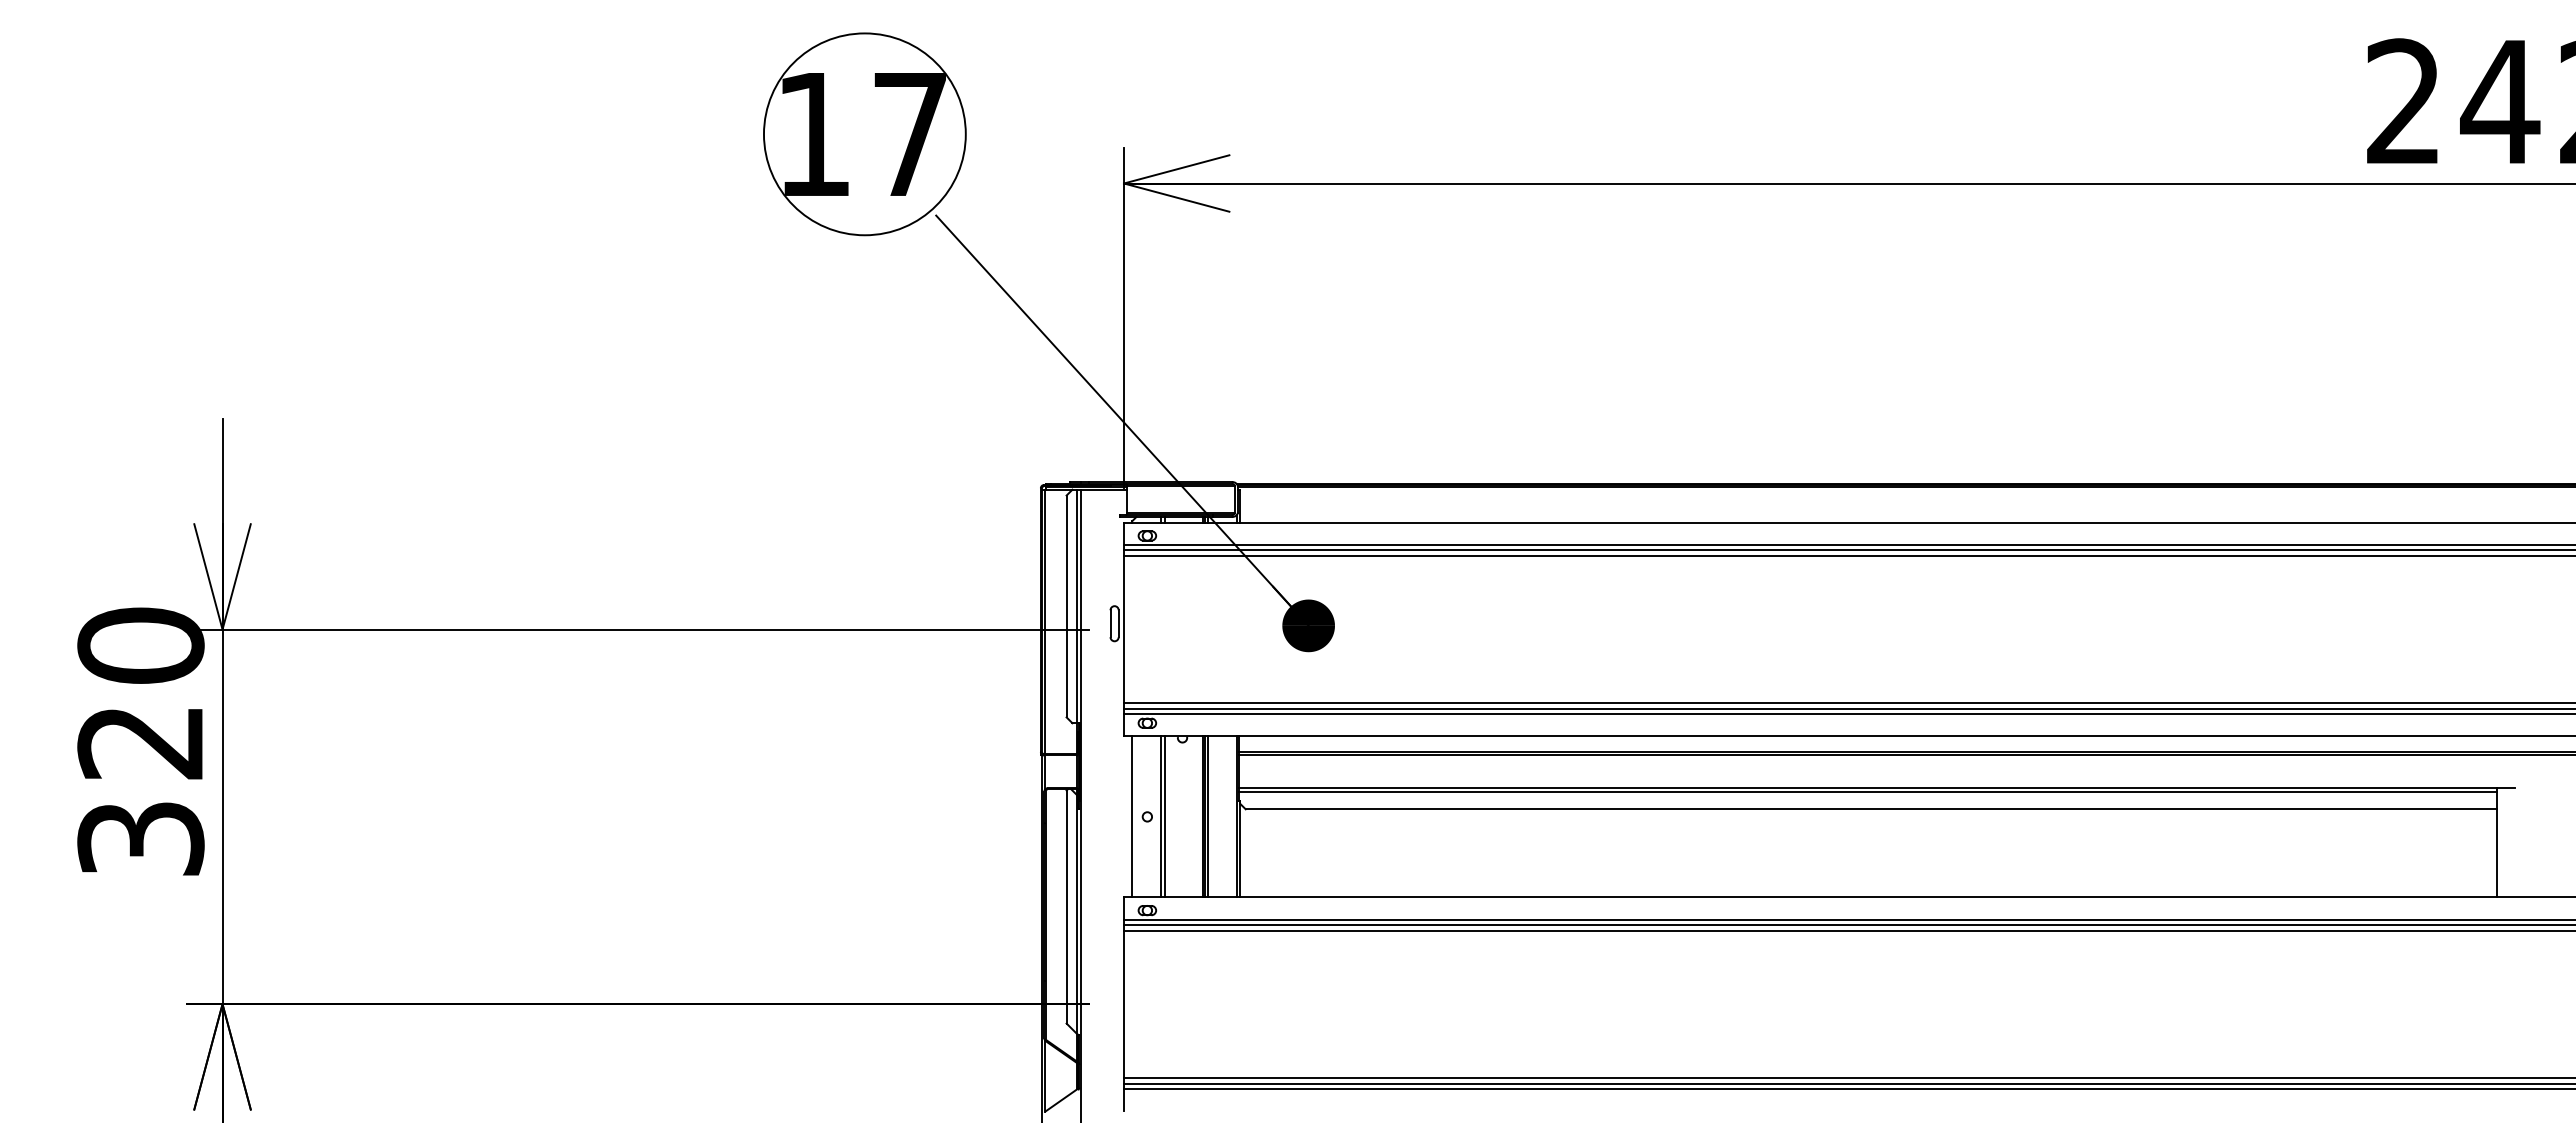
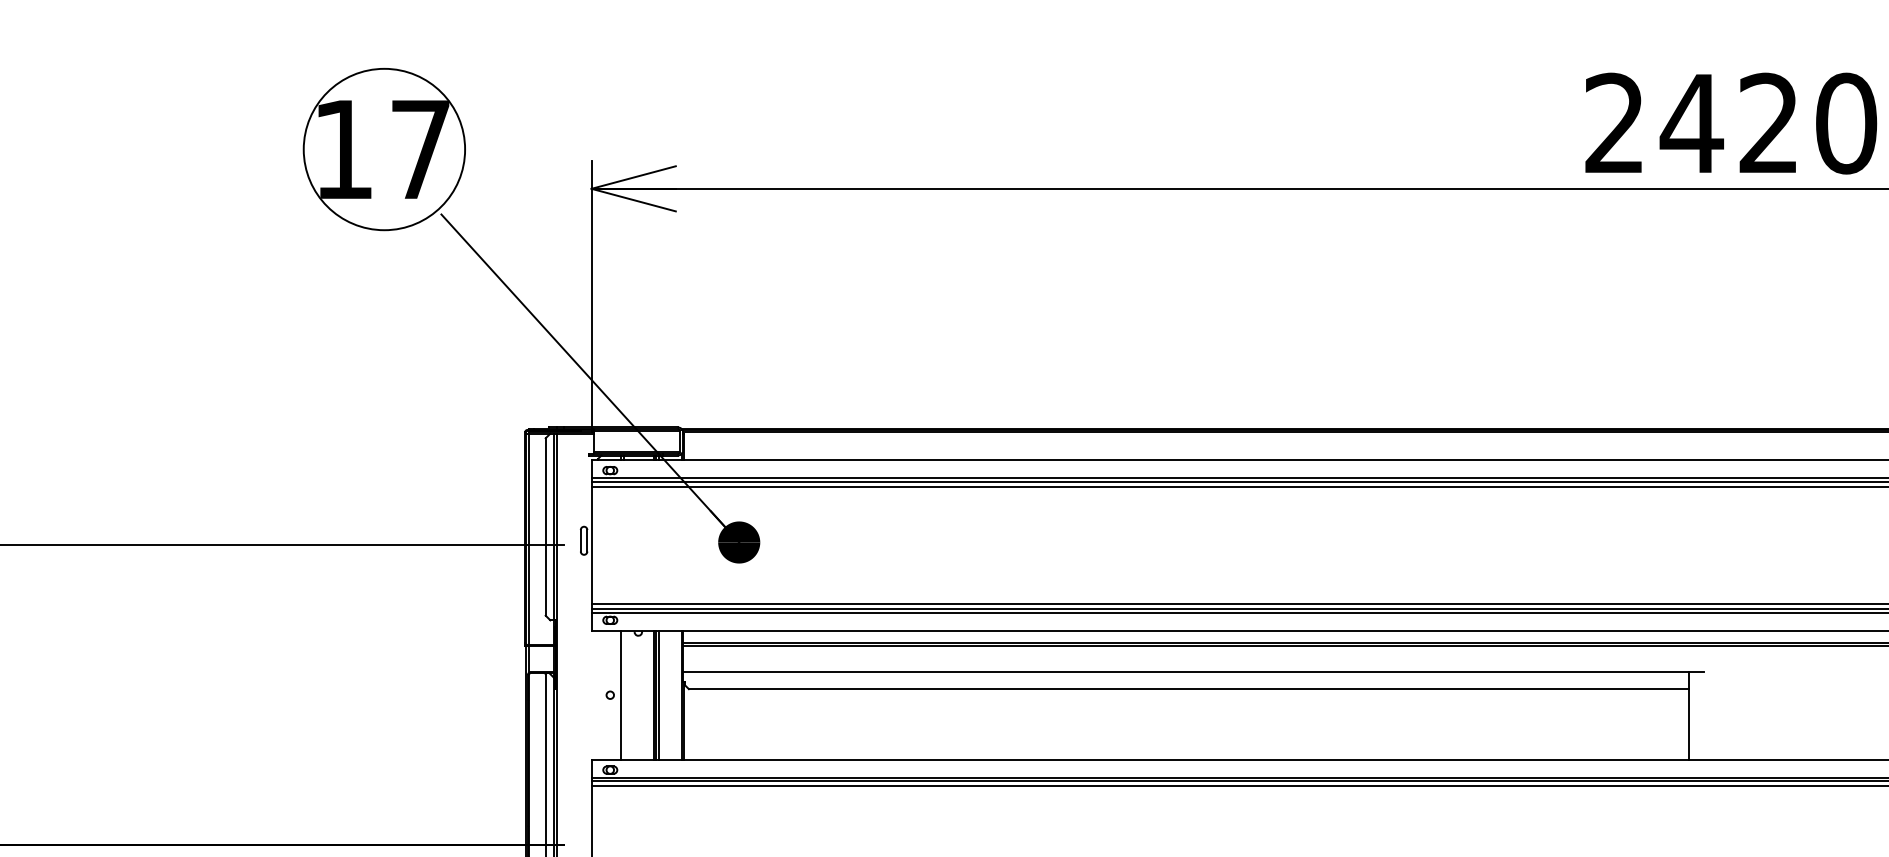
line: (1867, 791) -> (1186, 674), removed
line: (1132, 816) -> (598, 694), removed
line: (1164, 816) -> (623, 694), removed

